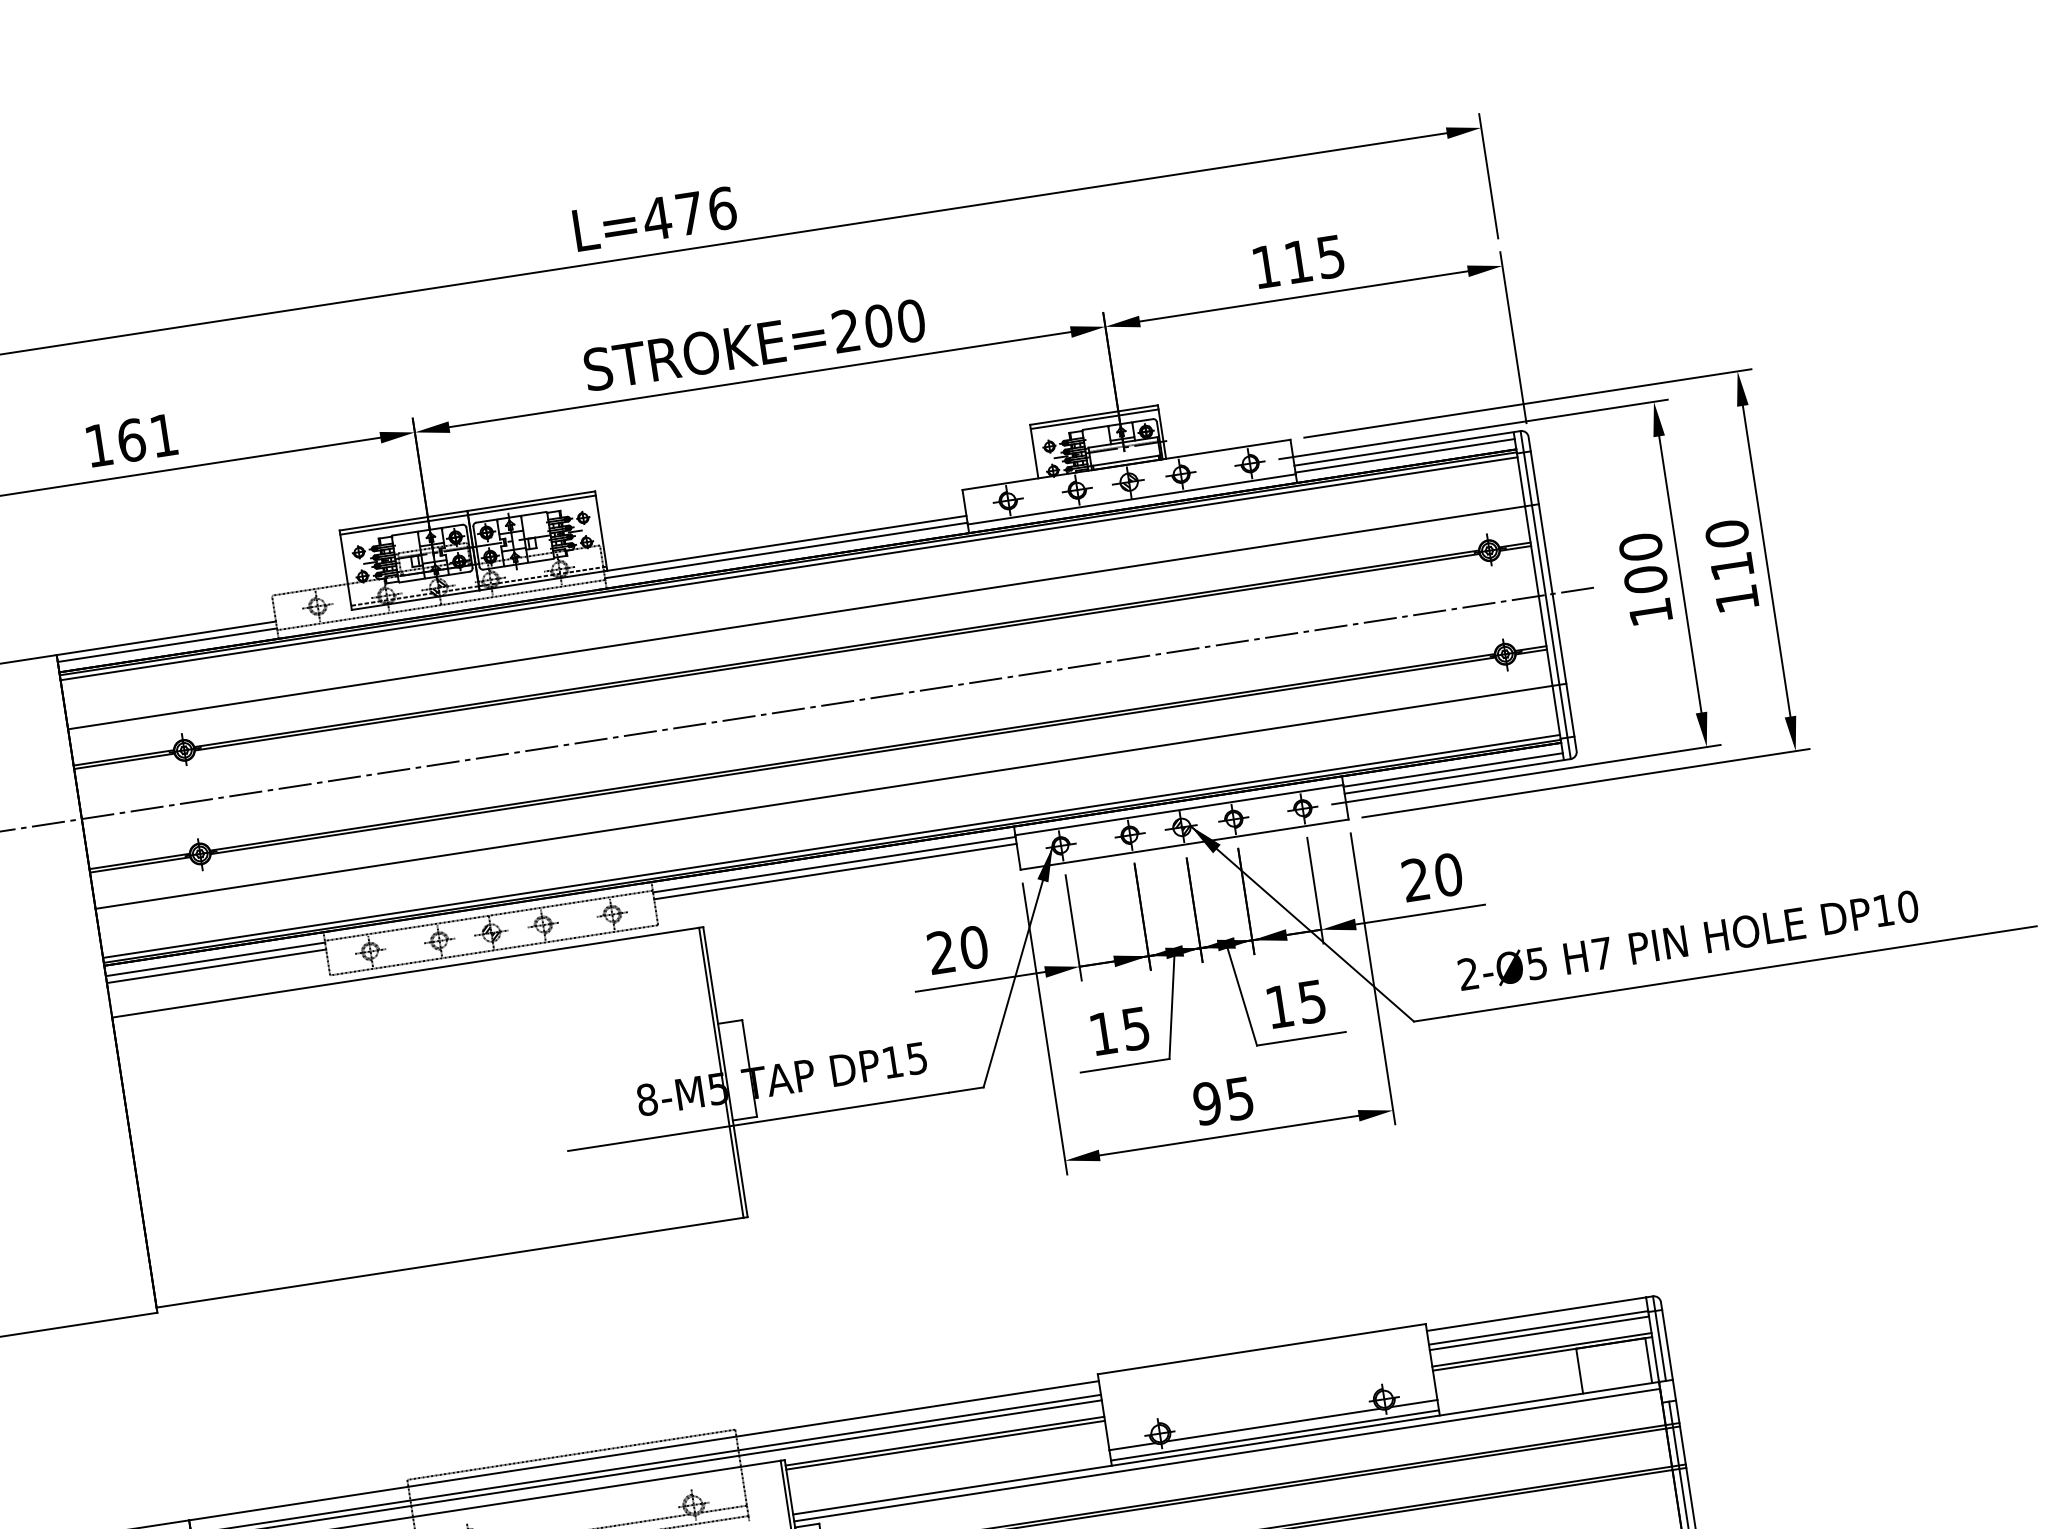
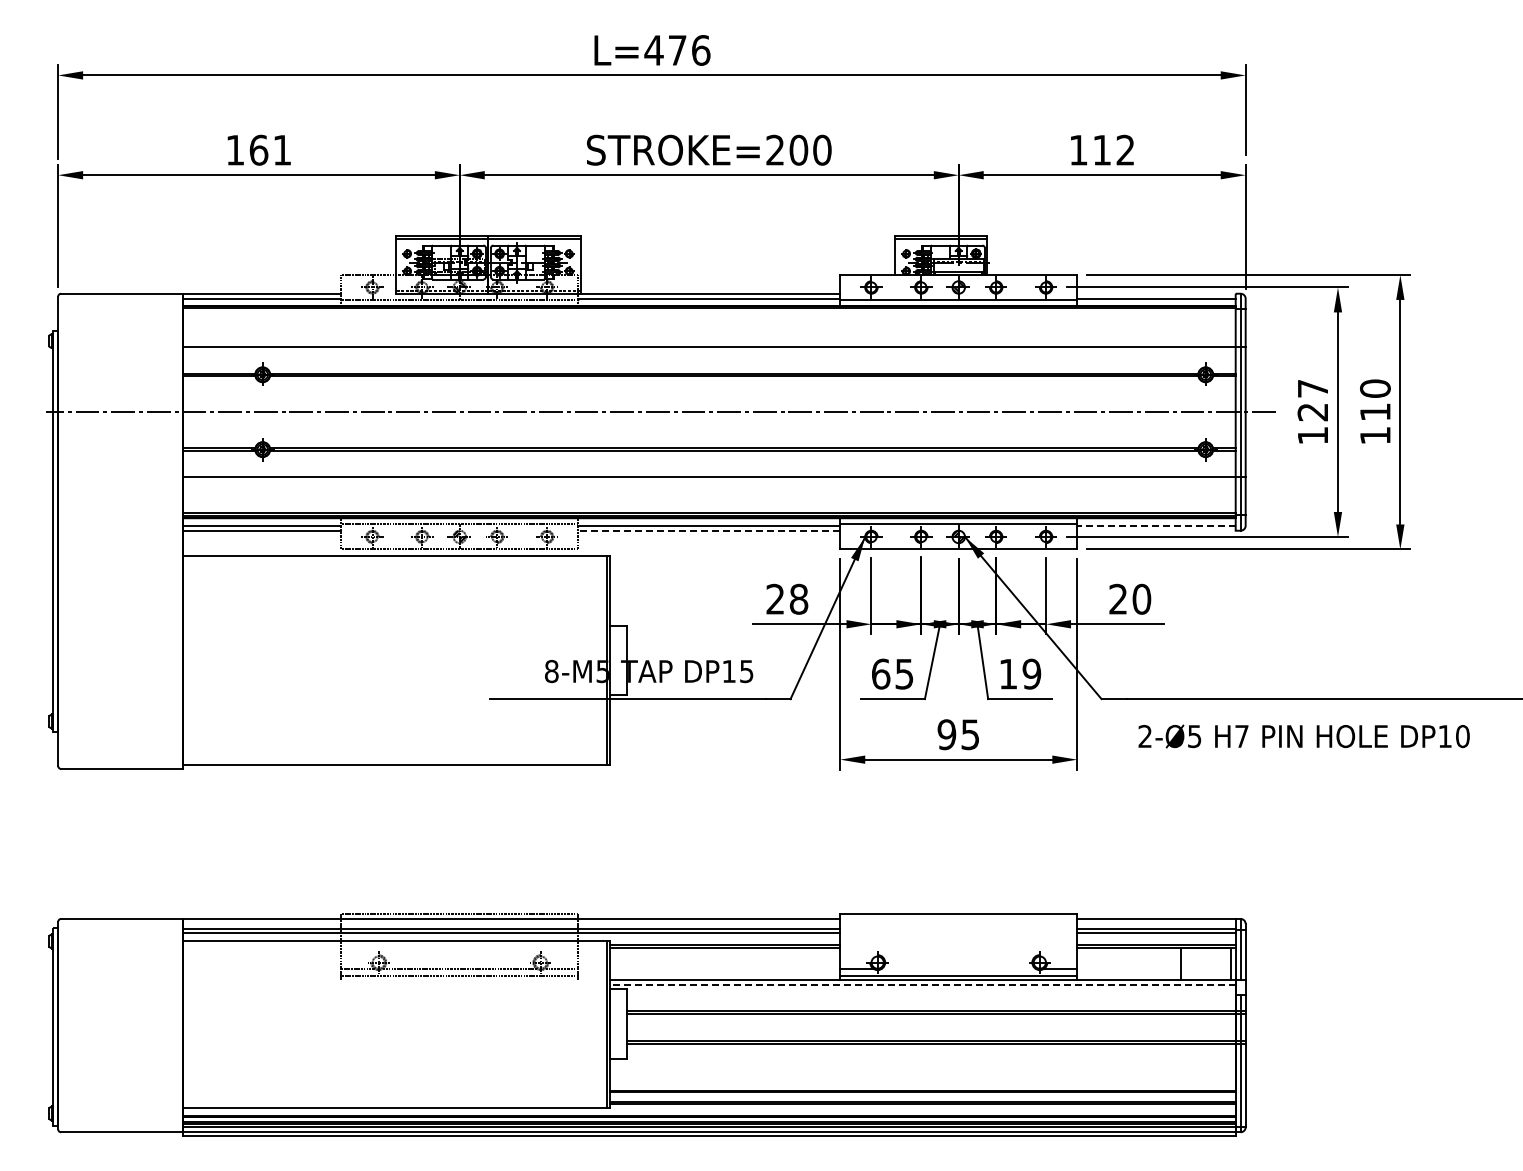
text: (1330, 255) -> (1125, 149), 115 -> 112
line: (1404, 448) -> (1156, 293), removed
text: (1642, 563) -> (1312, 400), 100 -> 127
line: (787, 568) -> (708, 311), removed
line: (1451, 769) -> (1155, 525), solid -> dashed
line: (1454, 776) -> (1156, 530), removed
line: (835, 871) -> (709, 530), solid -> dashed
text: (1687, 940) -> (1303, 736), moved
text: (973, 947) -> (798, 599), 20 -> 28
text: (1311, 1000) -> (1031, 673), 15 -> 19
text: (1103, 1032) -> (881, 673), 15 -> 65
line: (1272, 1424) -> (958, 968), removed
line: (1226, 1455) -> (922, 985), solid -> dashed

